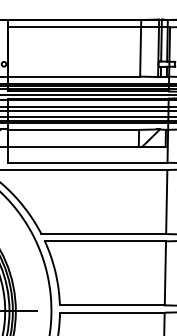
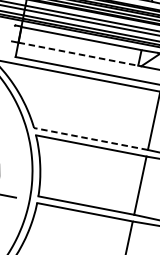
line: (73, 147) -> (78, 54), solid -> dashed
line: (103, 234) -> (90, 139), solid -> dashed

